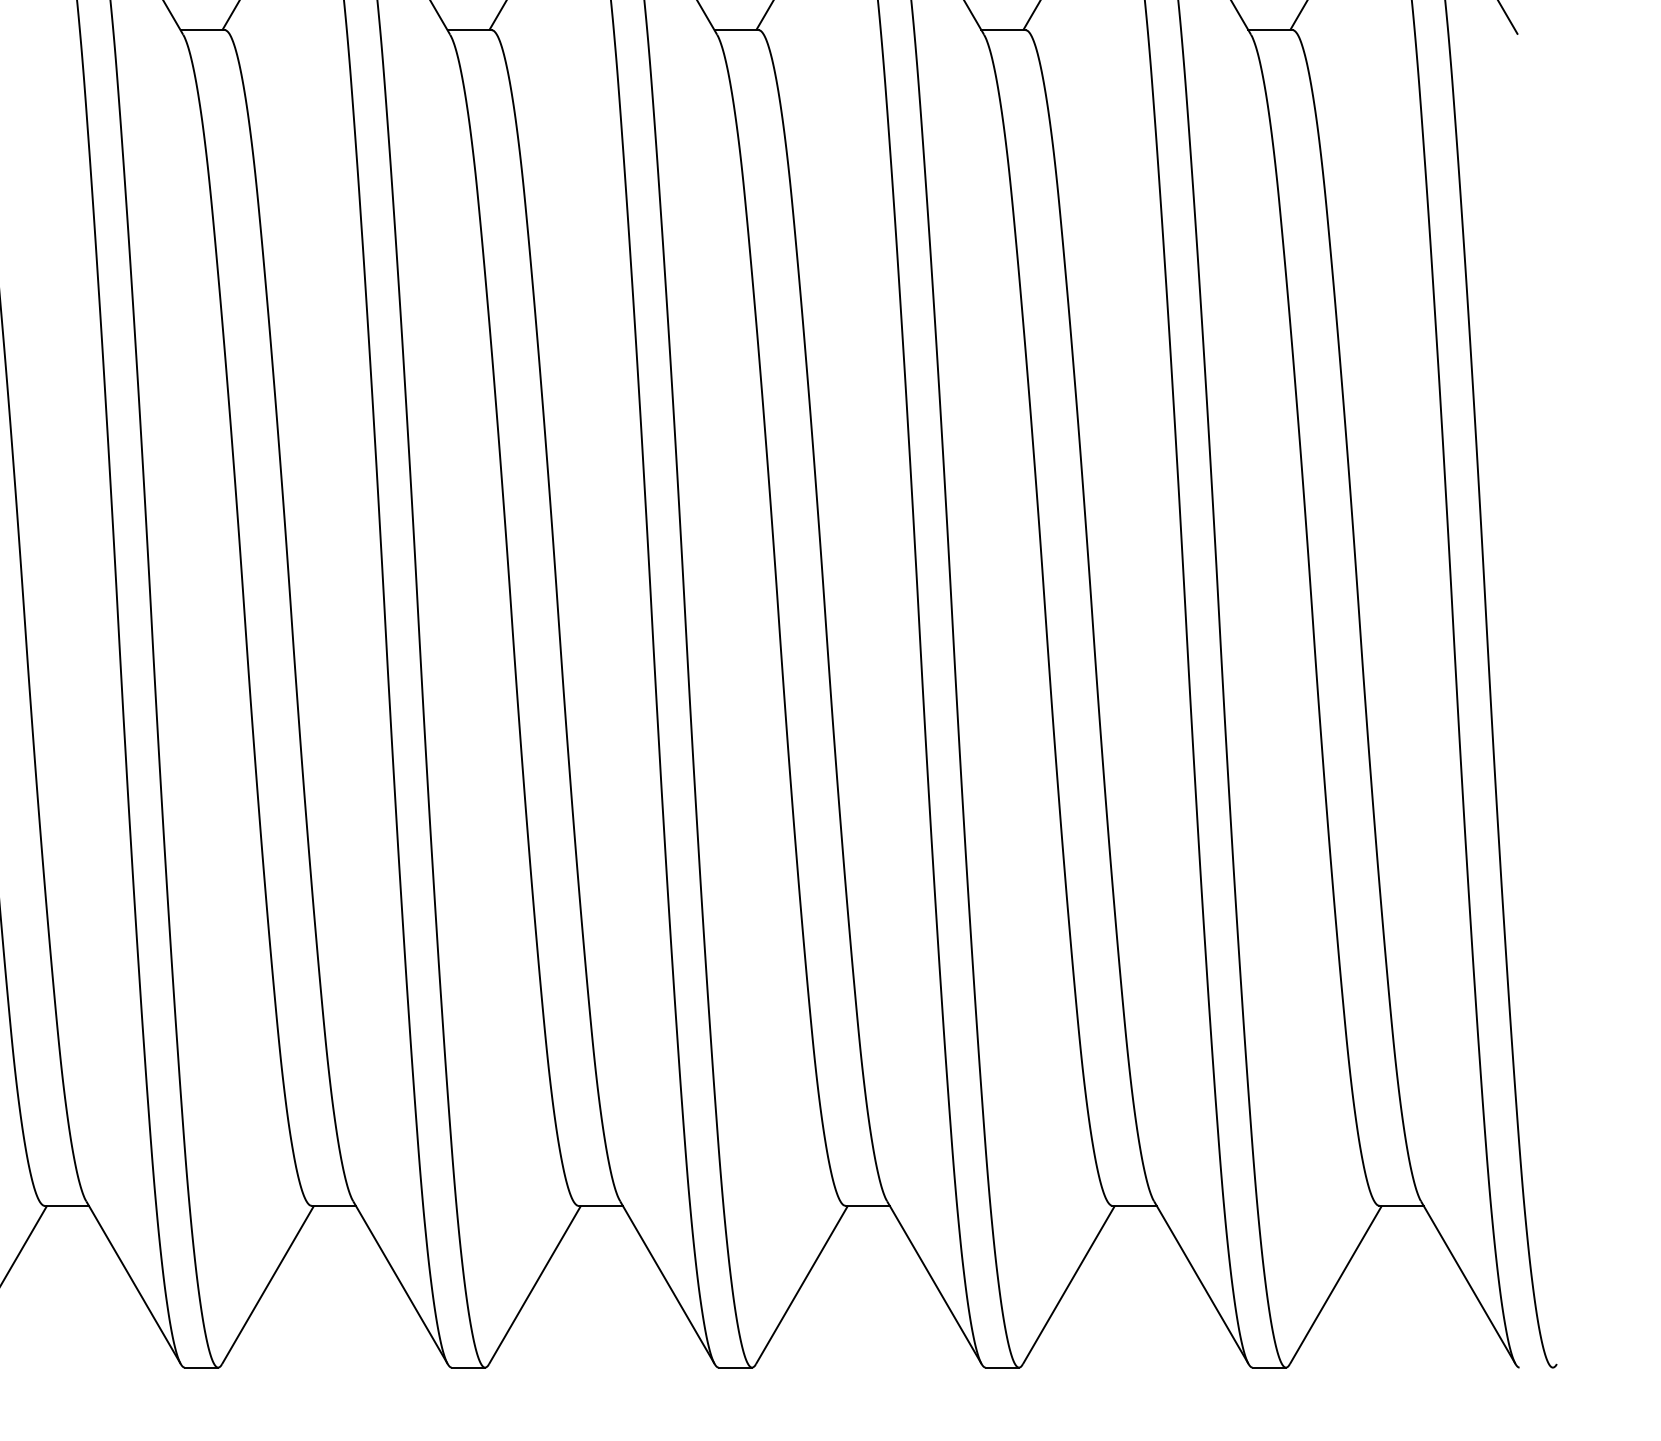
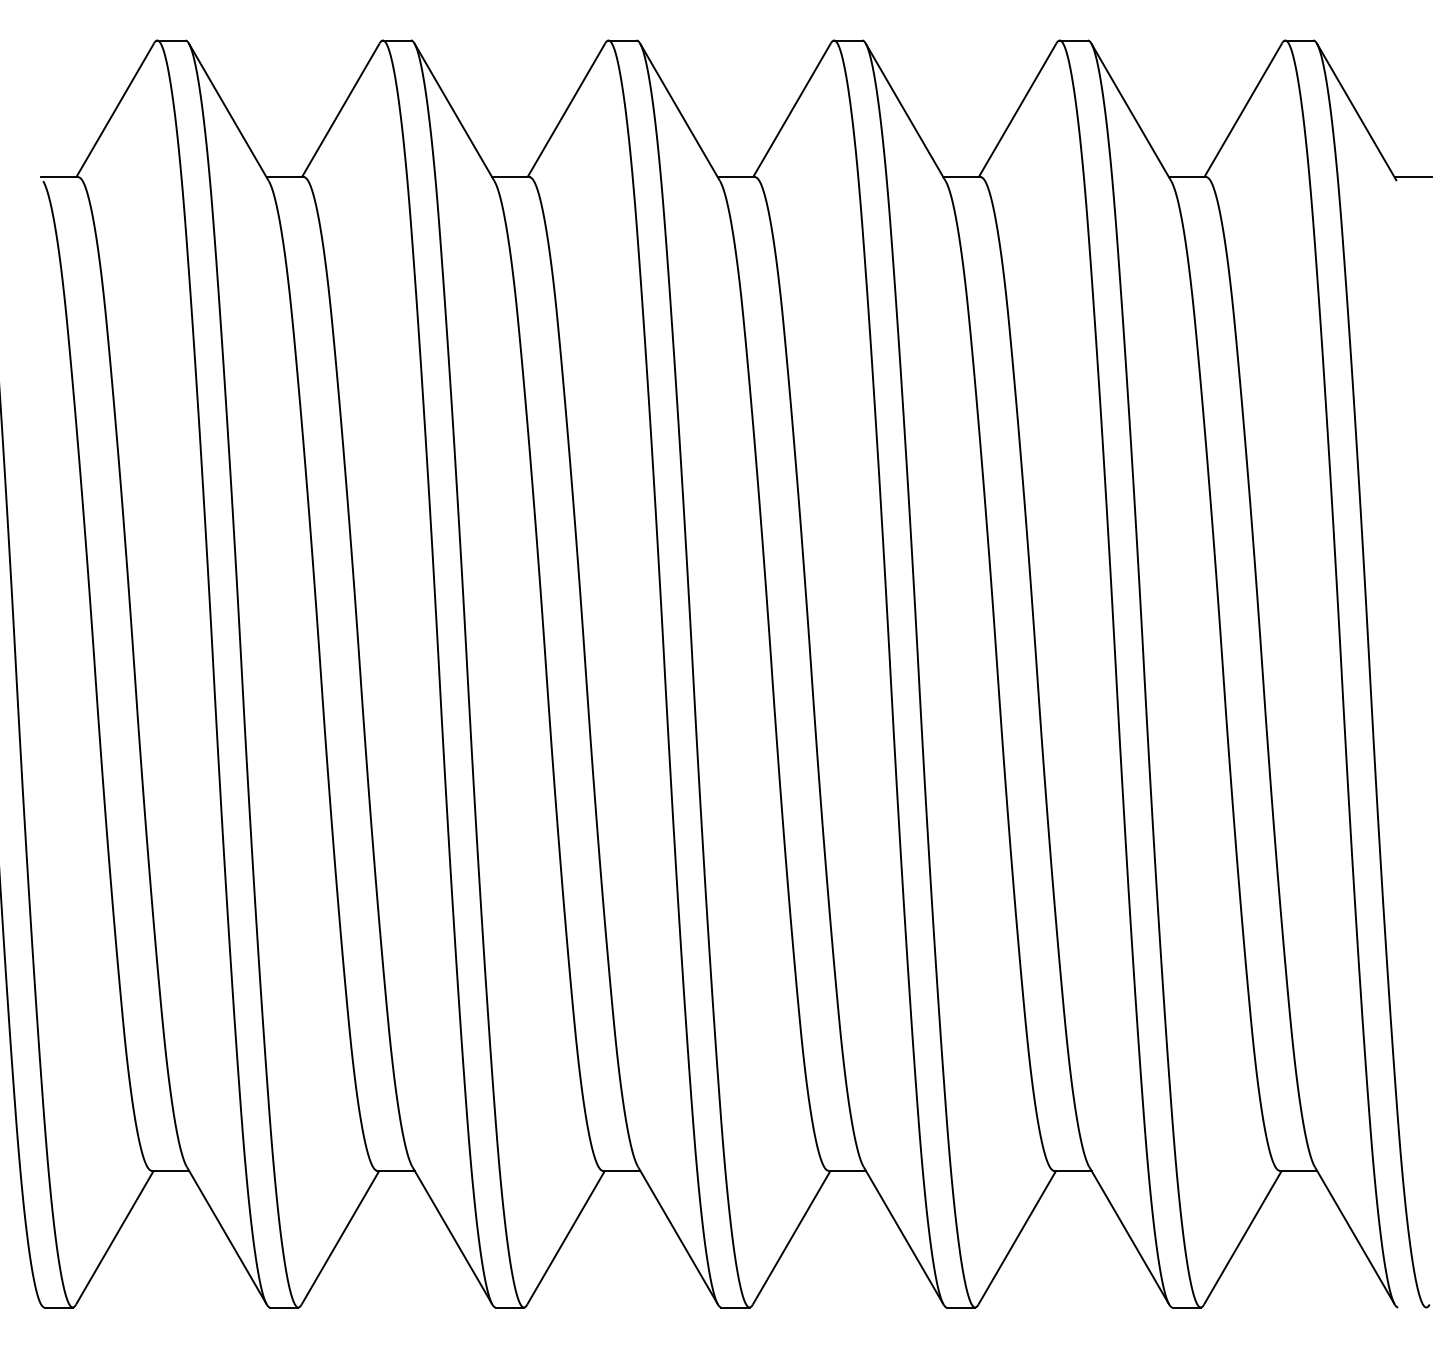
line: (1536, 30) -> (1412, 177), added

